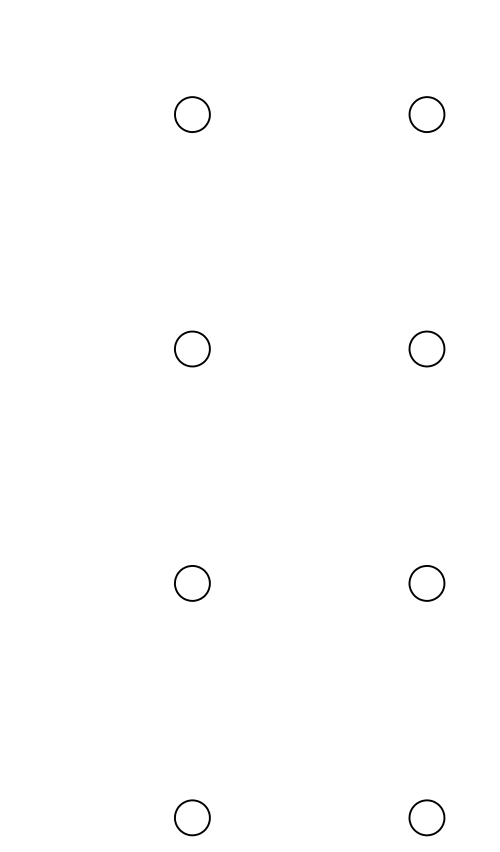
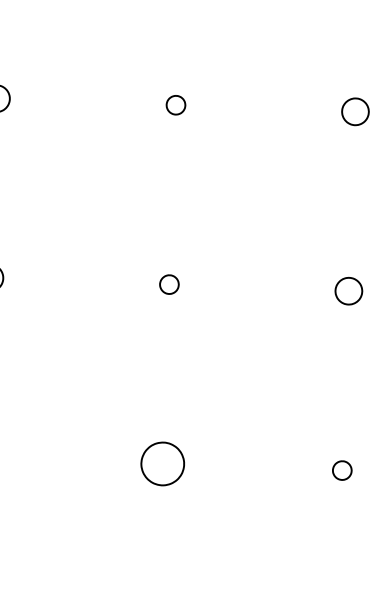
part: (192, 114) -> (176, 105), size x0.7
part: (192, 348) -> (169, 284), size x0.7
part: (192, 583) -> (162, 464), size x1.6
part: (426, 583) -> (341, 470), size x0.7

